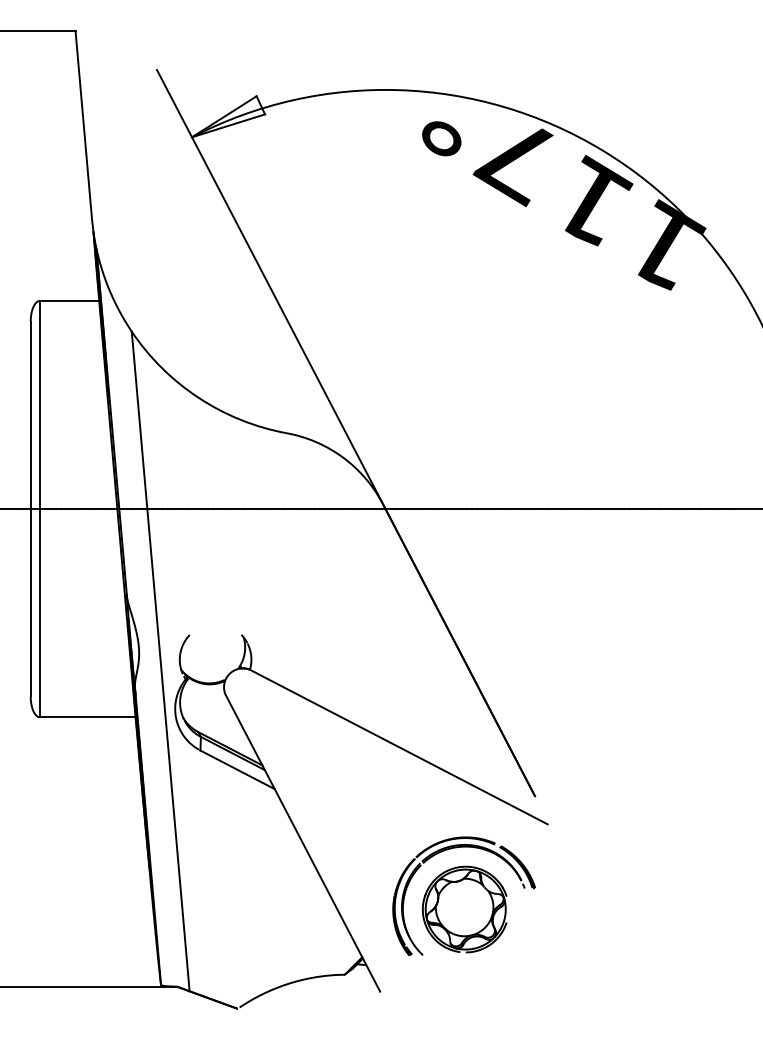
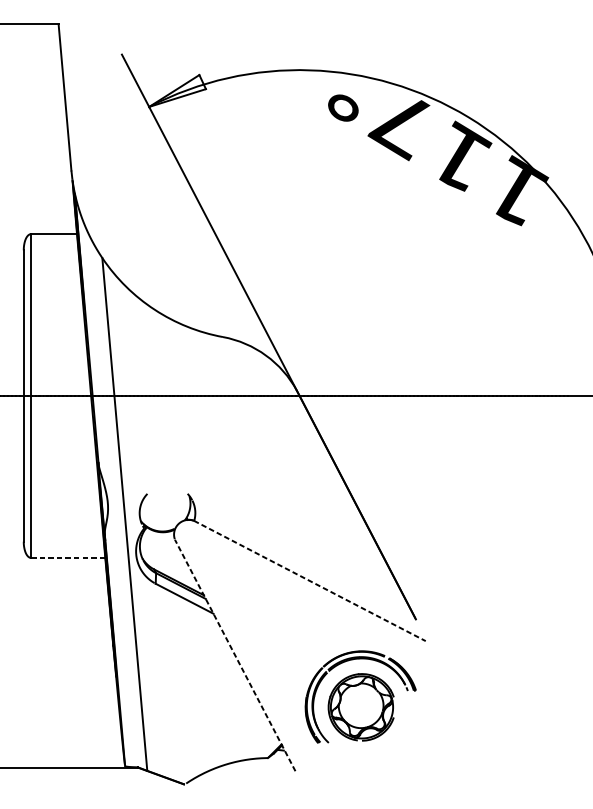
line: (87, 717) -> (67, 558), solid -> dashed
line: (398, 746) -> (309, 580), solid -> dashed
line: (302, 842) -> (235, 655), solid -> dashed

